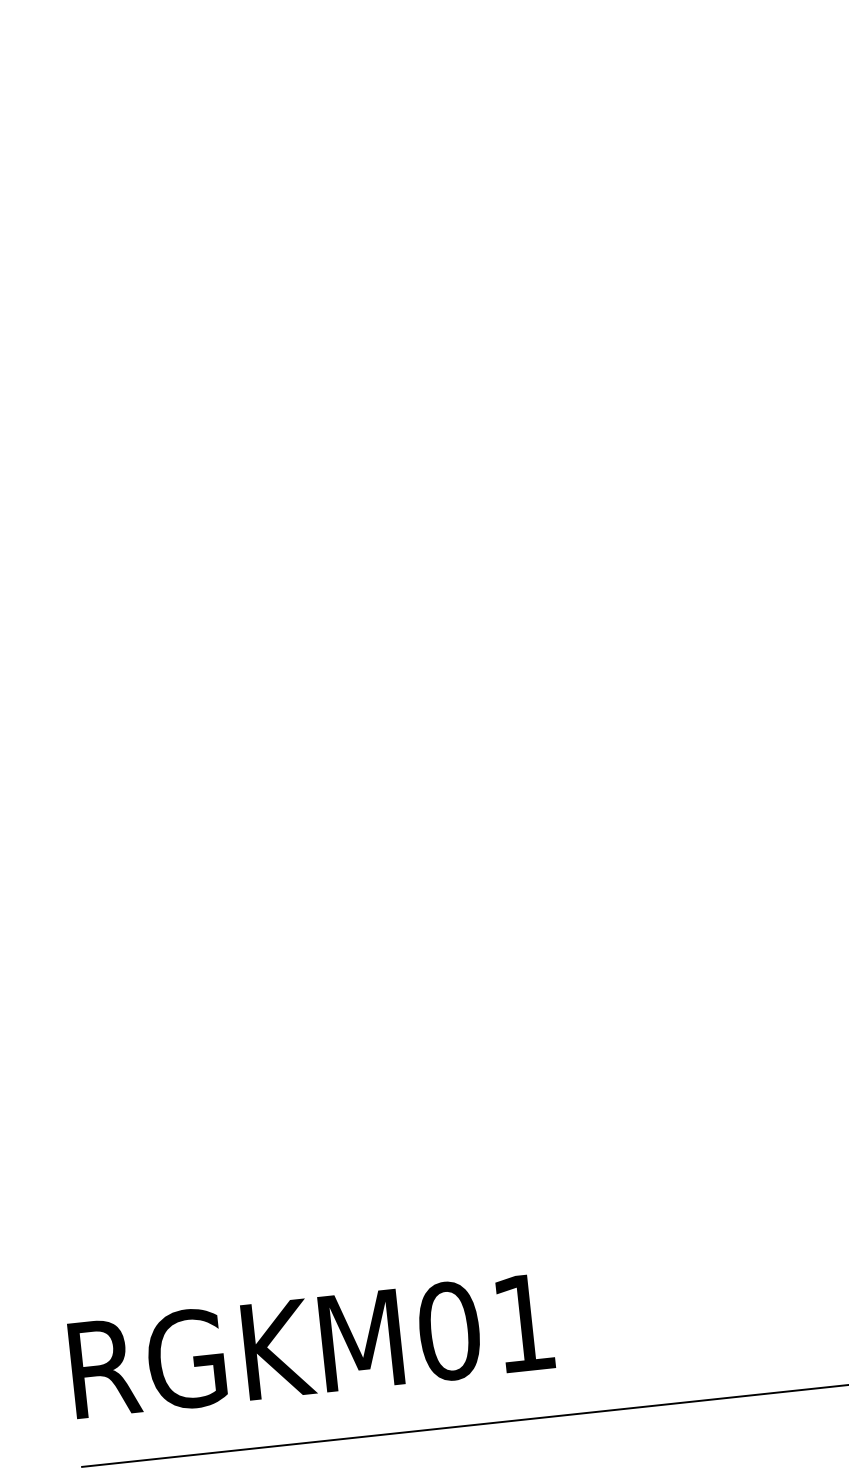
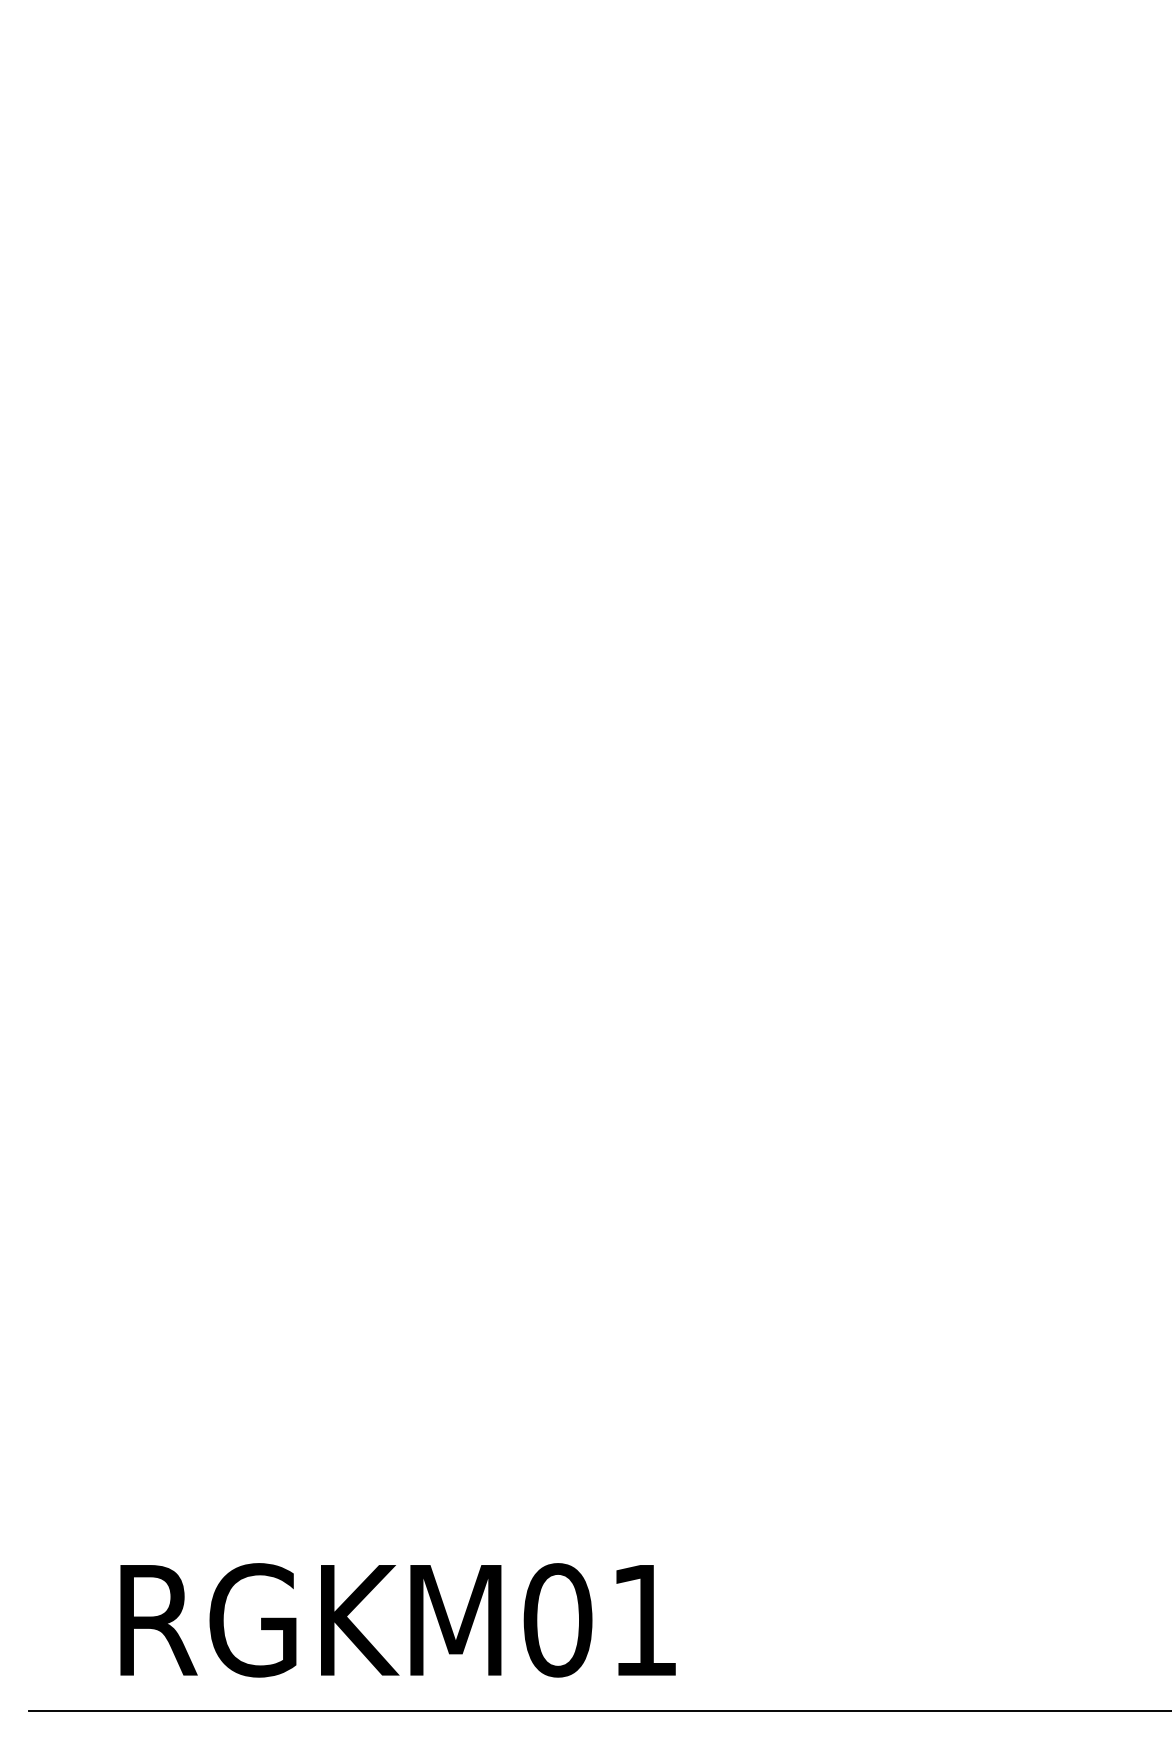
text: (311, 1346) -> (397, 1620), moved

